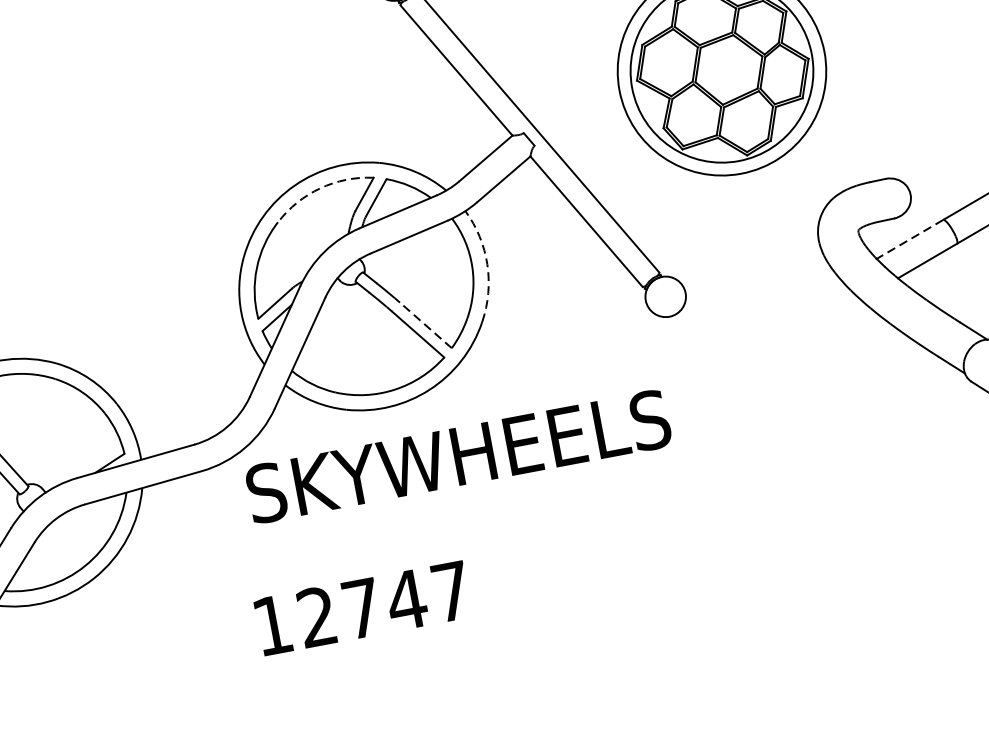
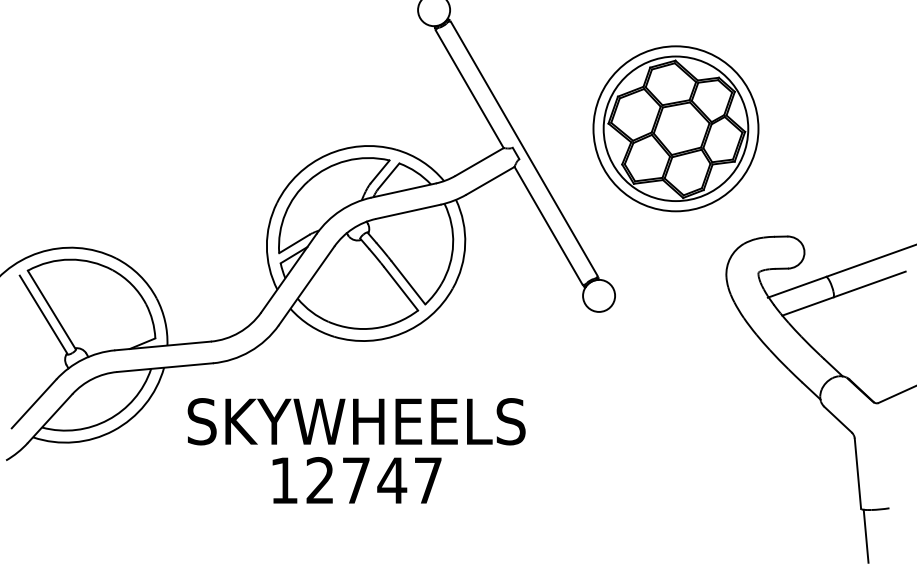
arc: (320, 187) -> (346, 160), dashed -> solid
line: (908, 240) -> (796, 287), dashed -> solid
arc: (487, 264) -> (465, 244), dashed -> solid
line: (425, 324) -> (408, 282), dashed -> solid
text: (458, 456) -> (356, 421), moved
text: (362, 608) -> (356, 480), moved

